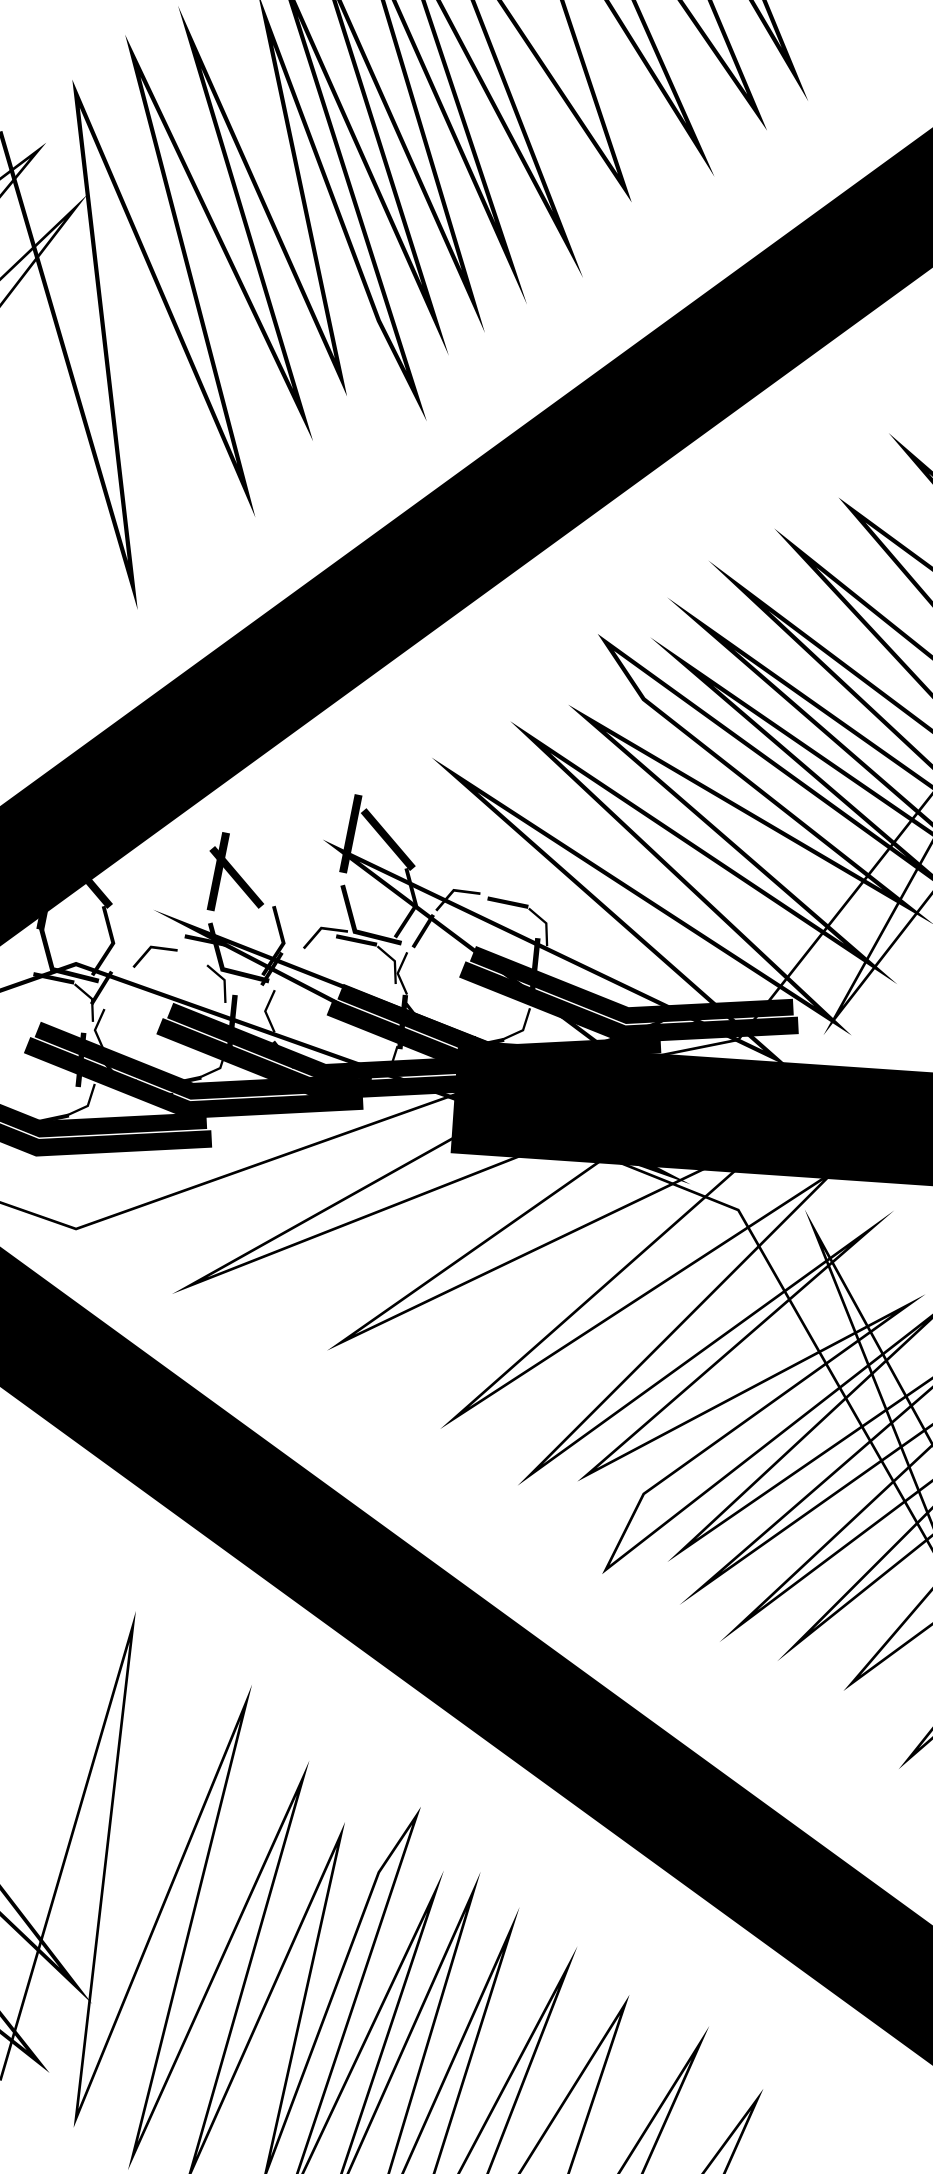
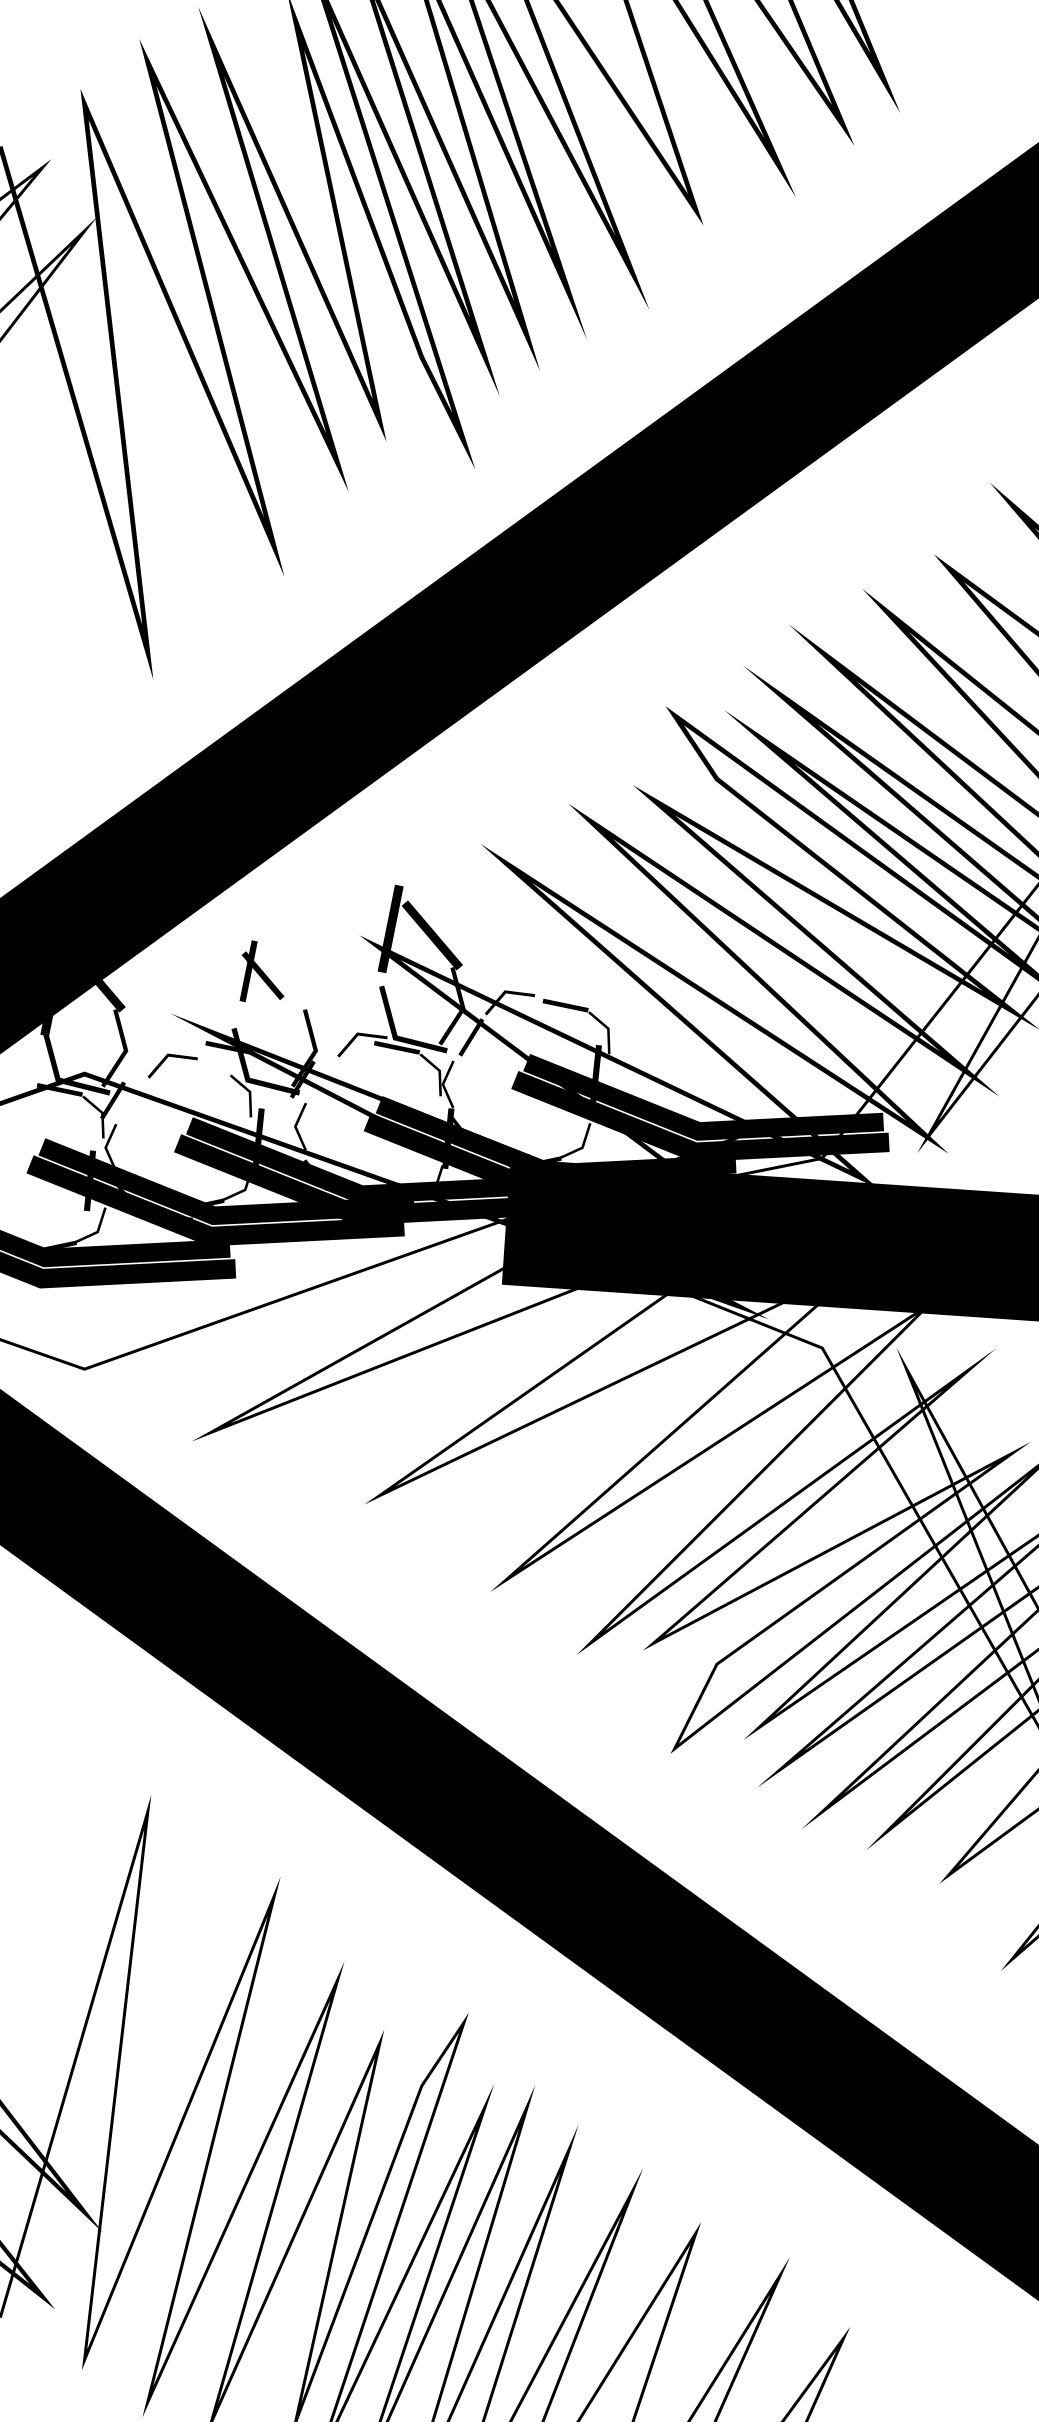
part: (234, 871) -> (261, 970), size x0.7

